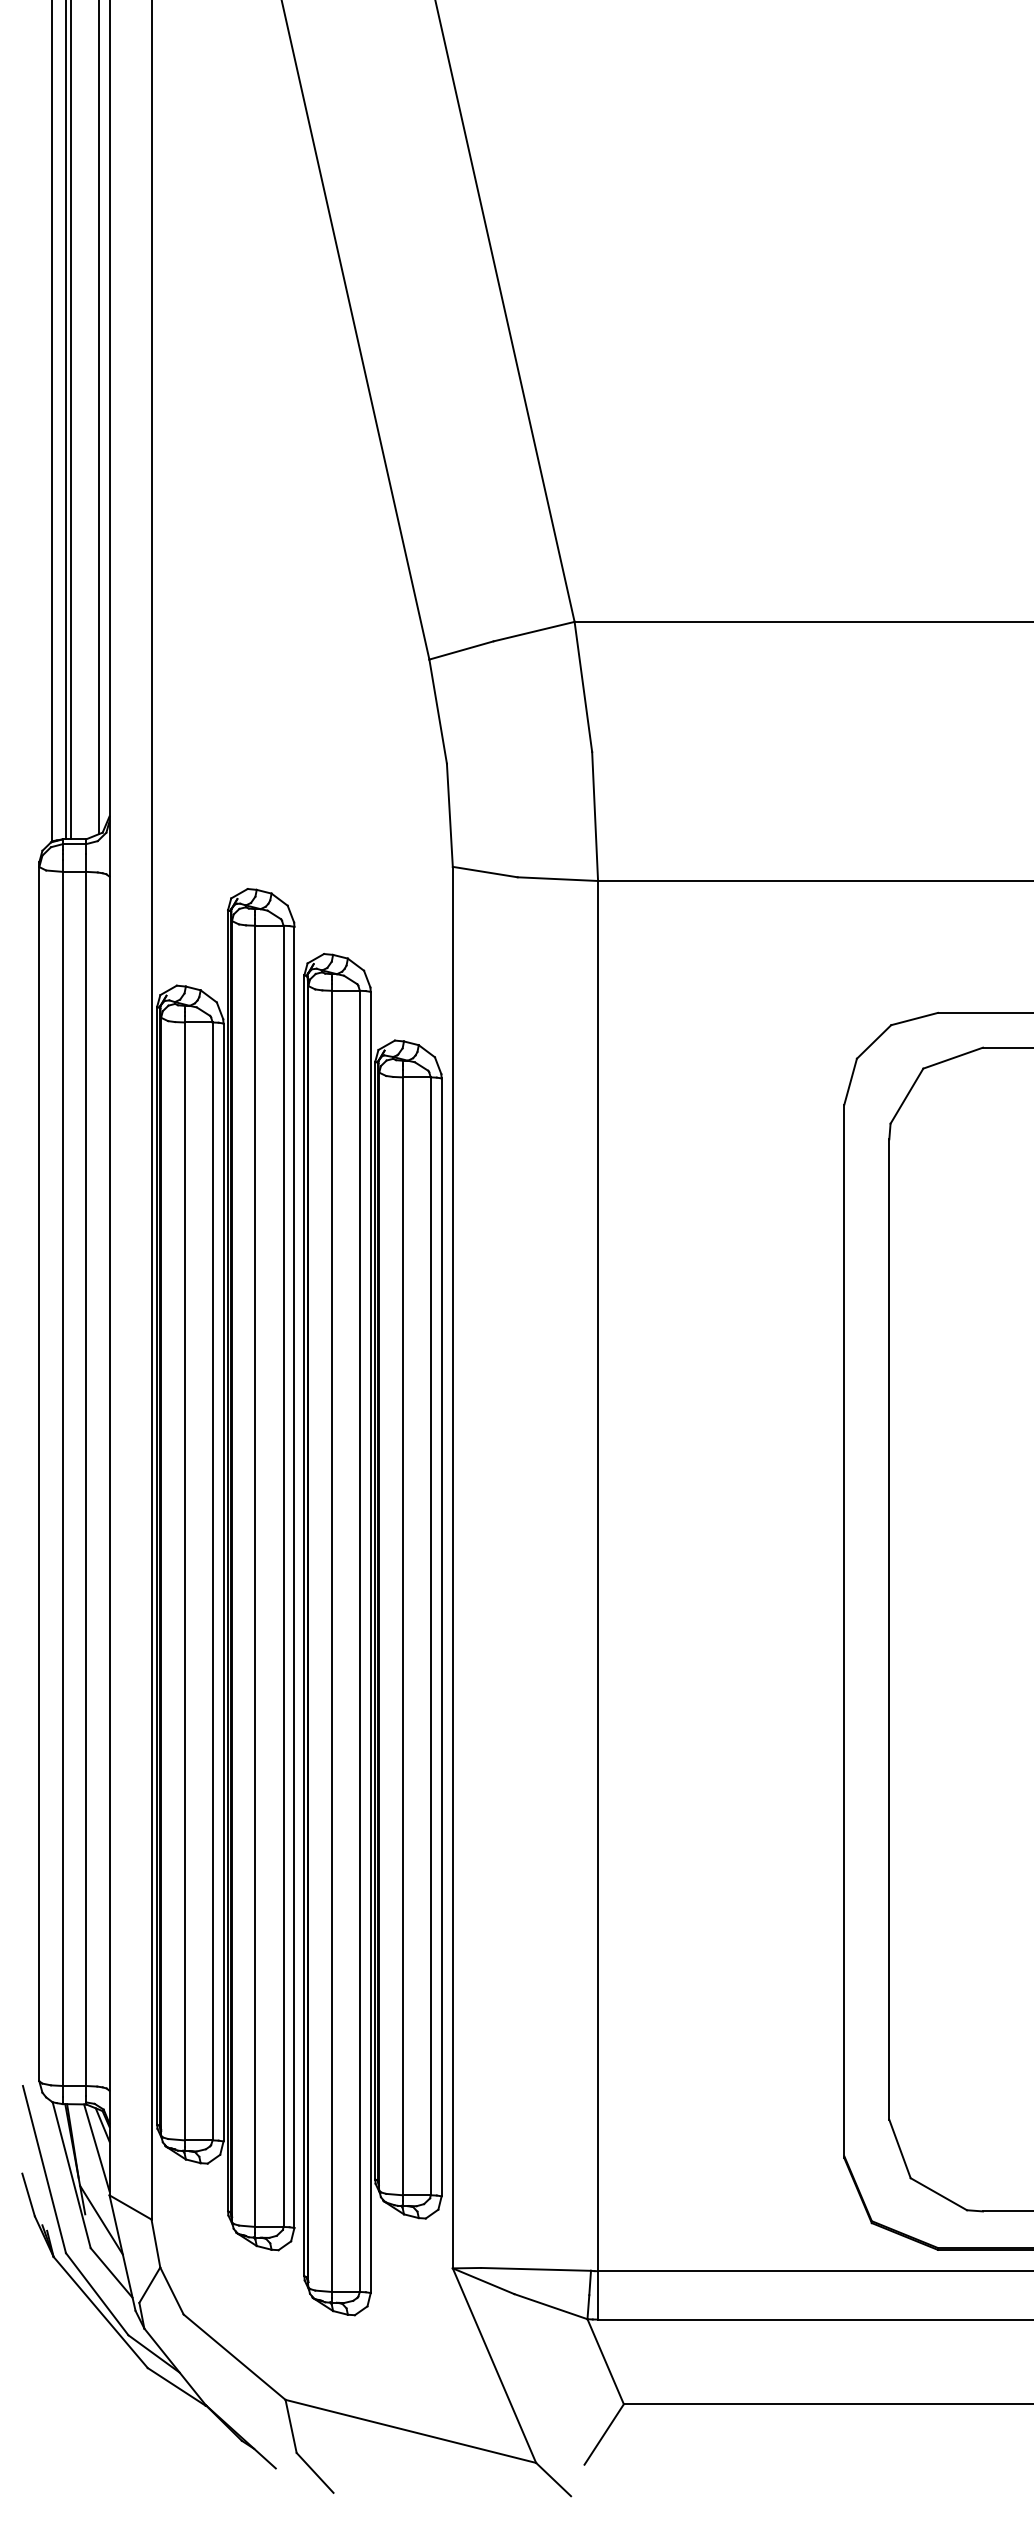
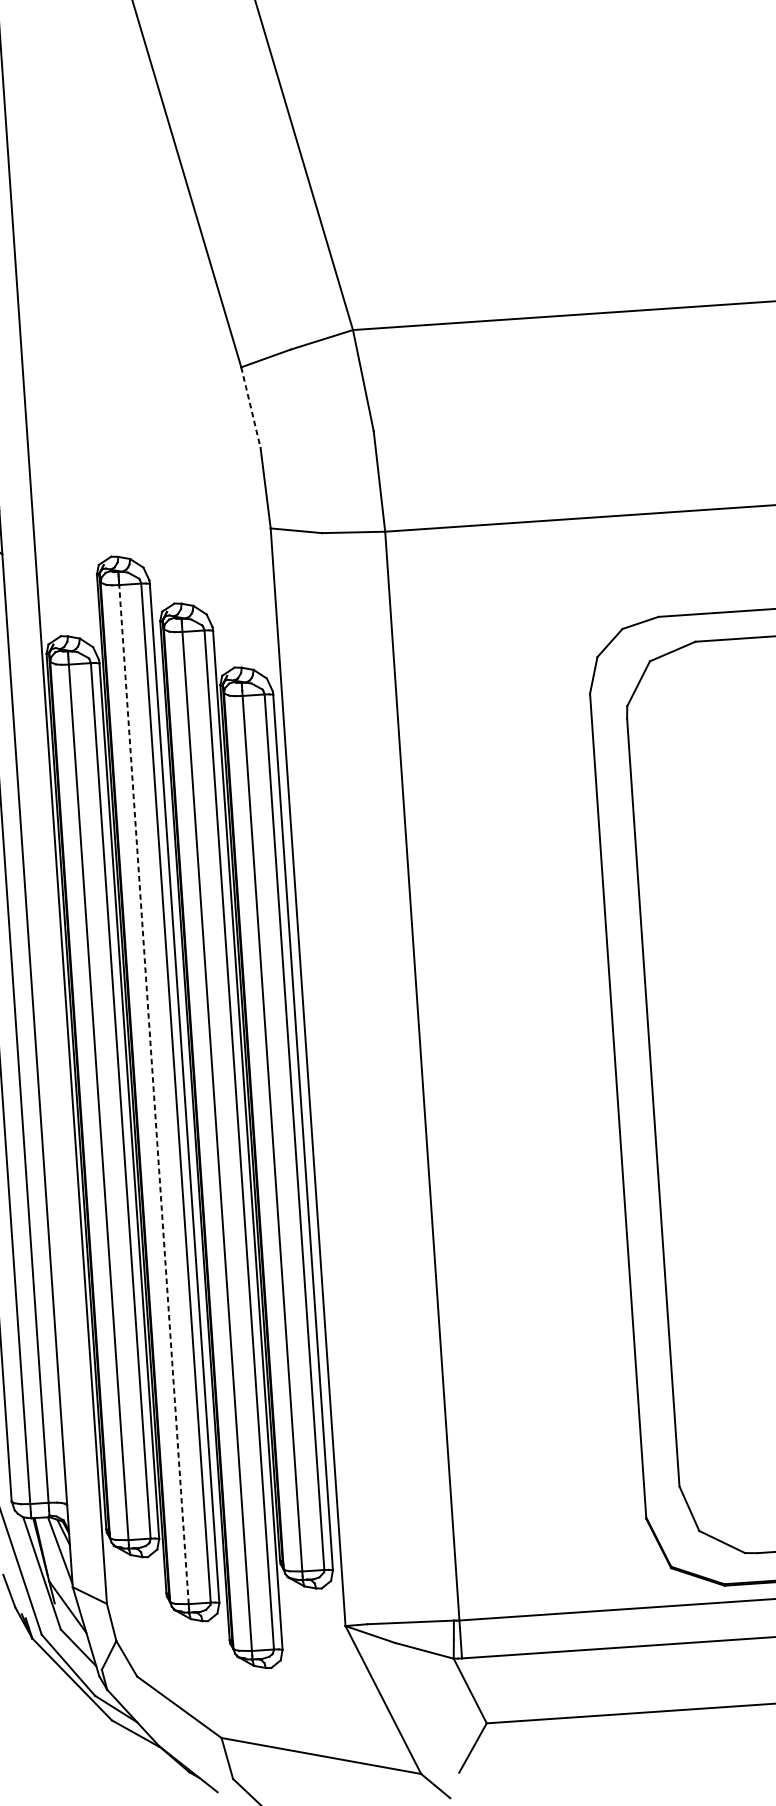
line: (438, 711) -> (251, 407), solid -> dashed
line: (255, 1576) -> (154, 1094), solid -> dashed

